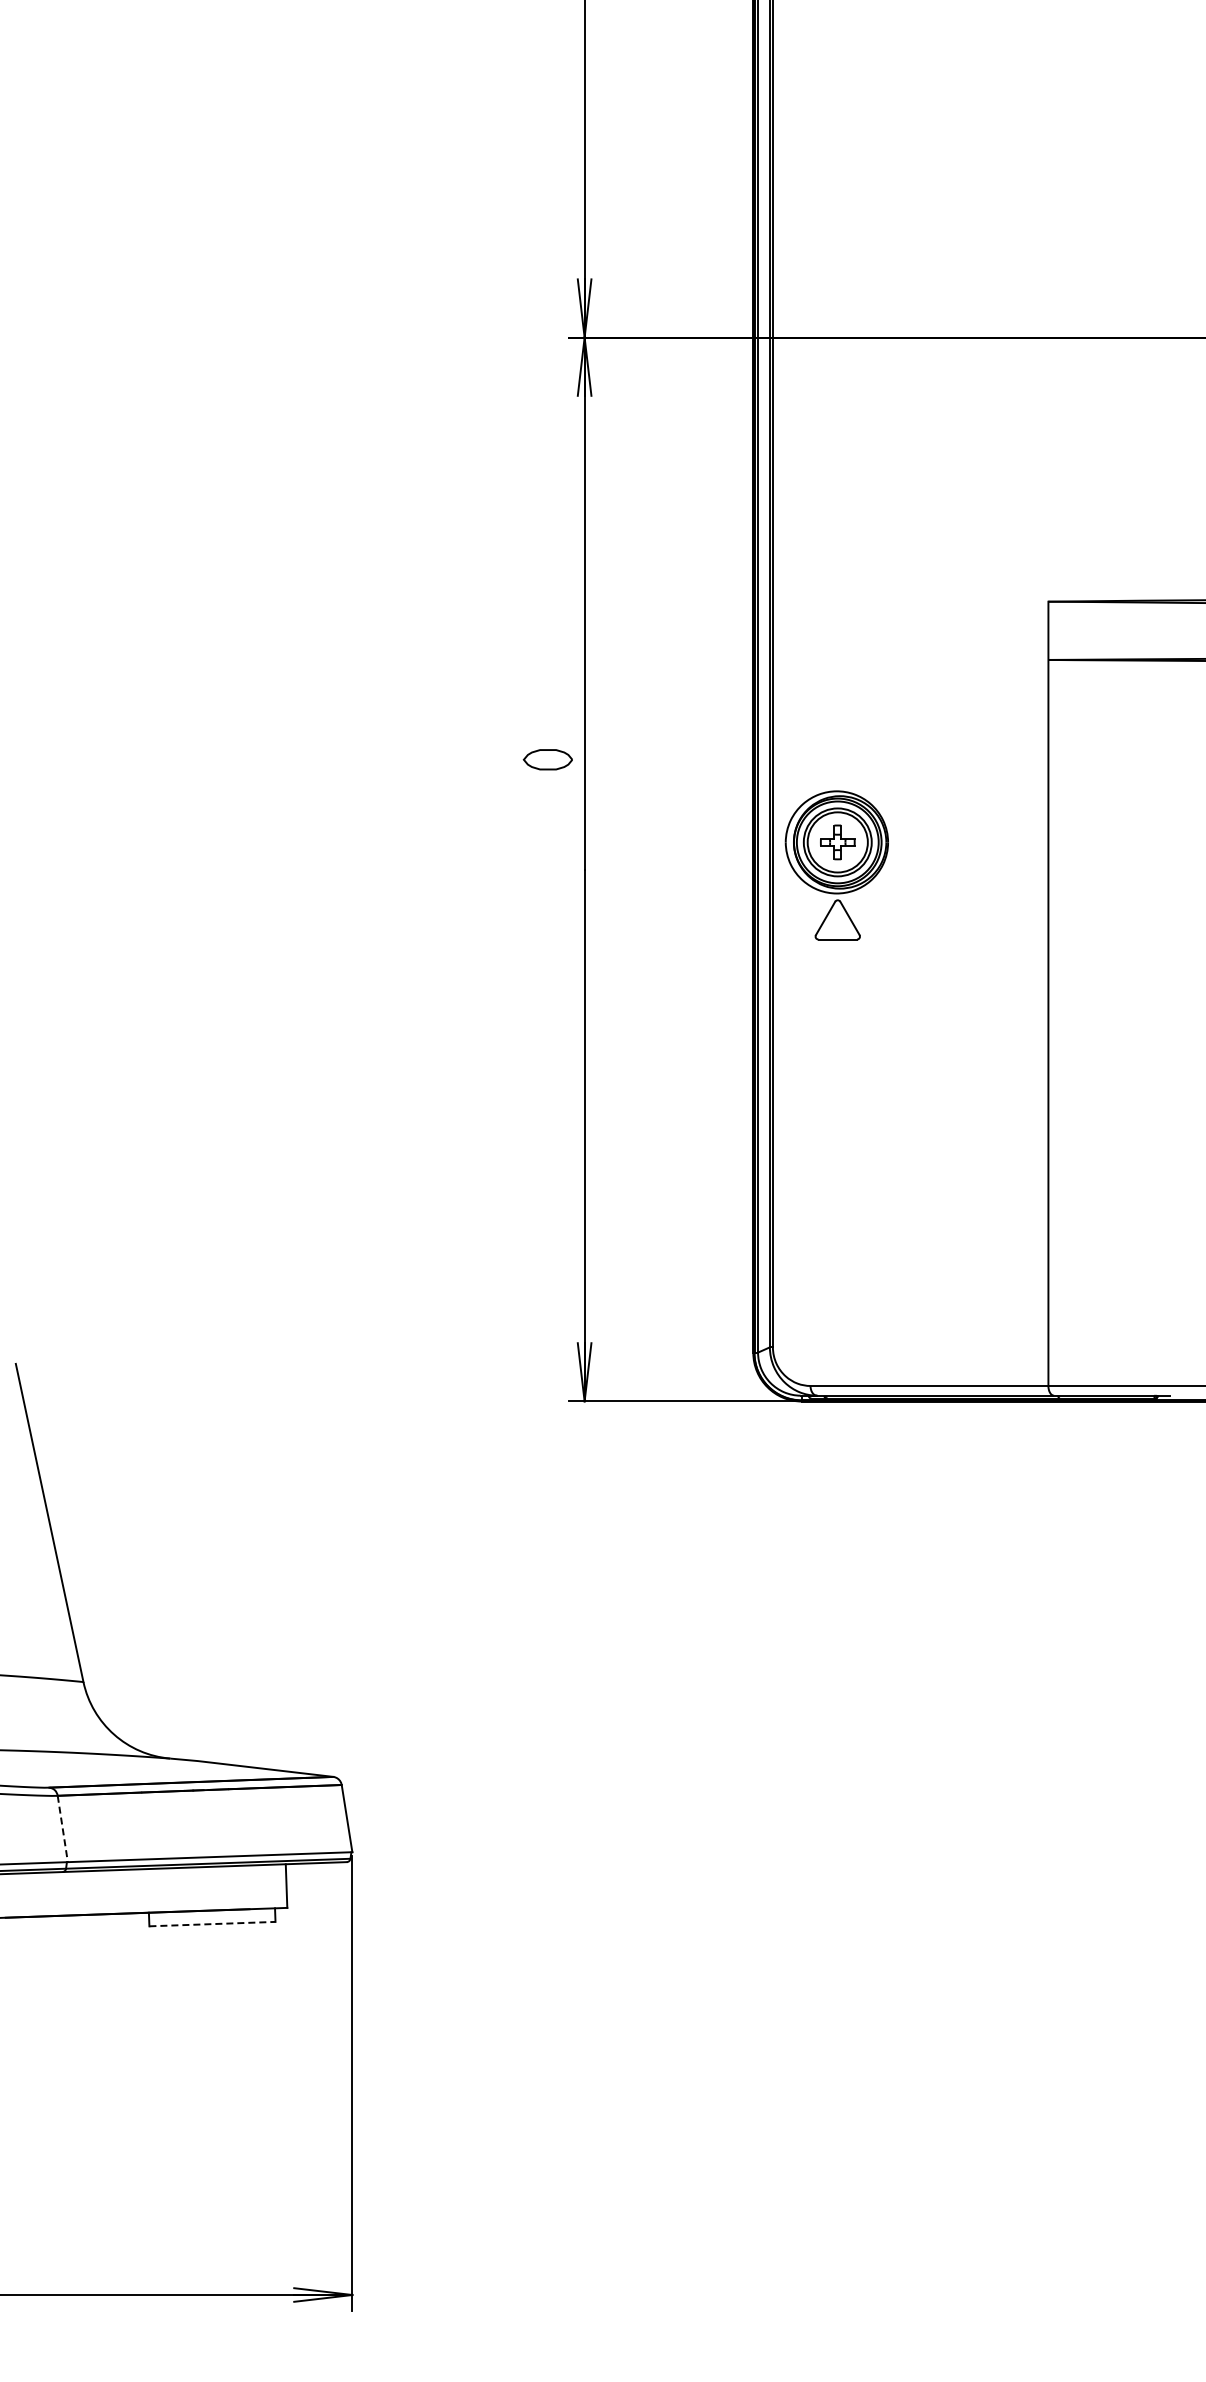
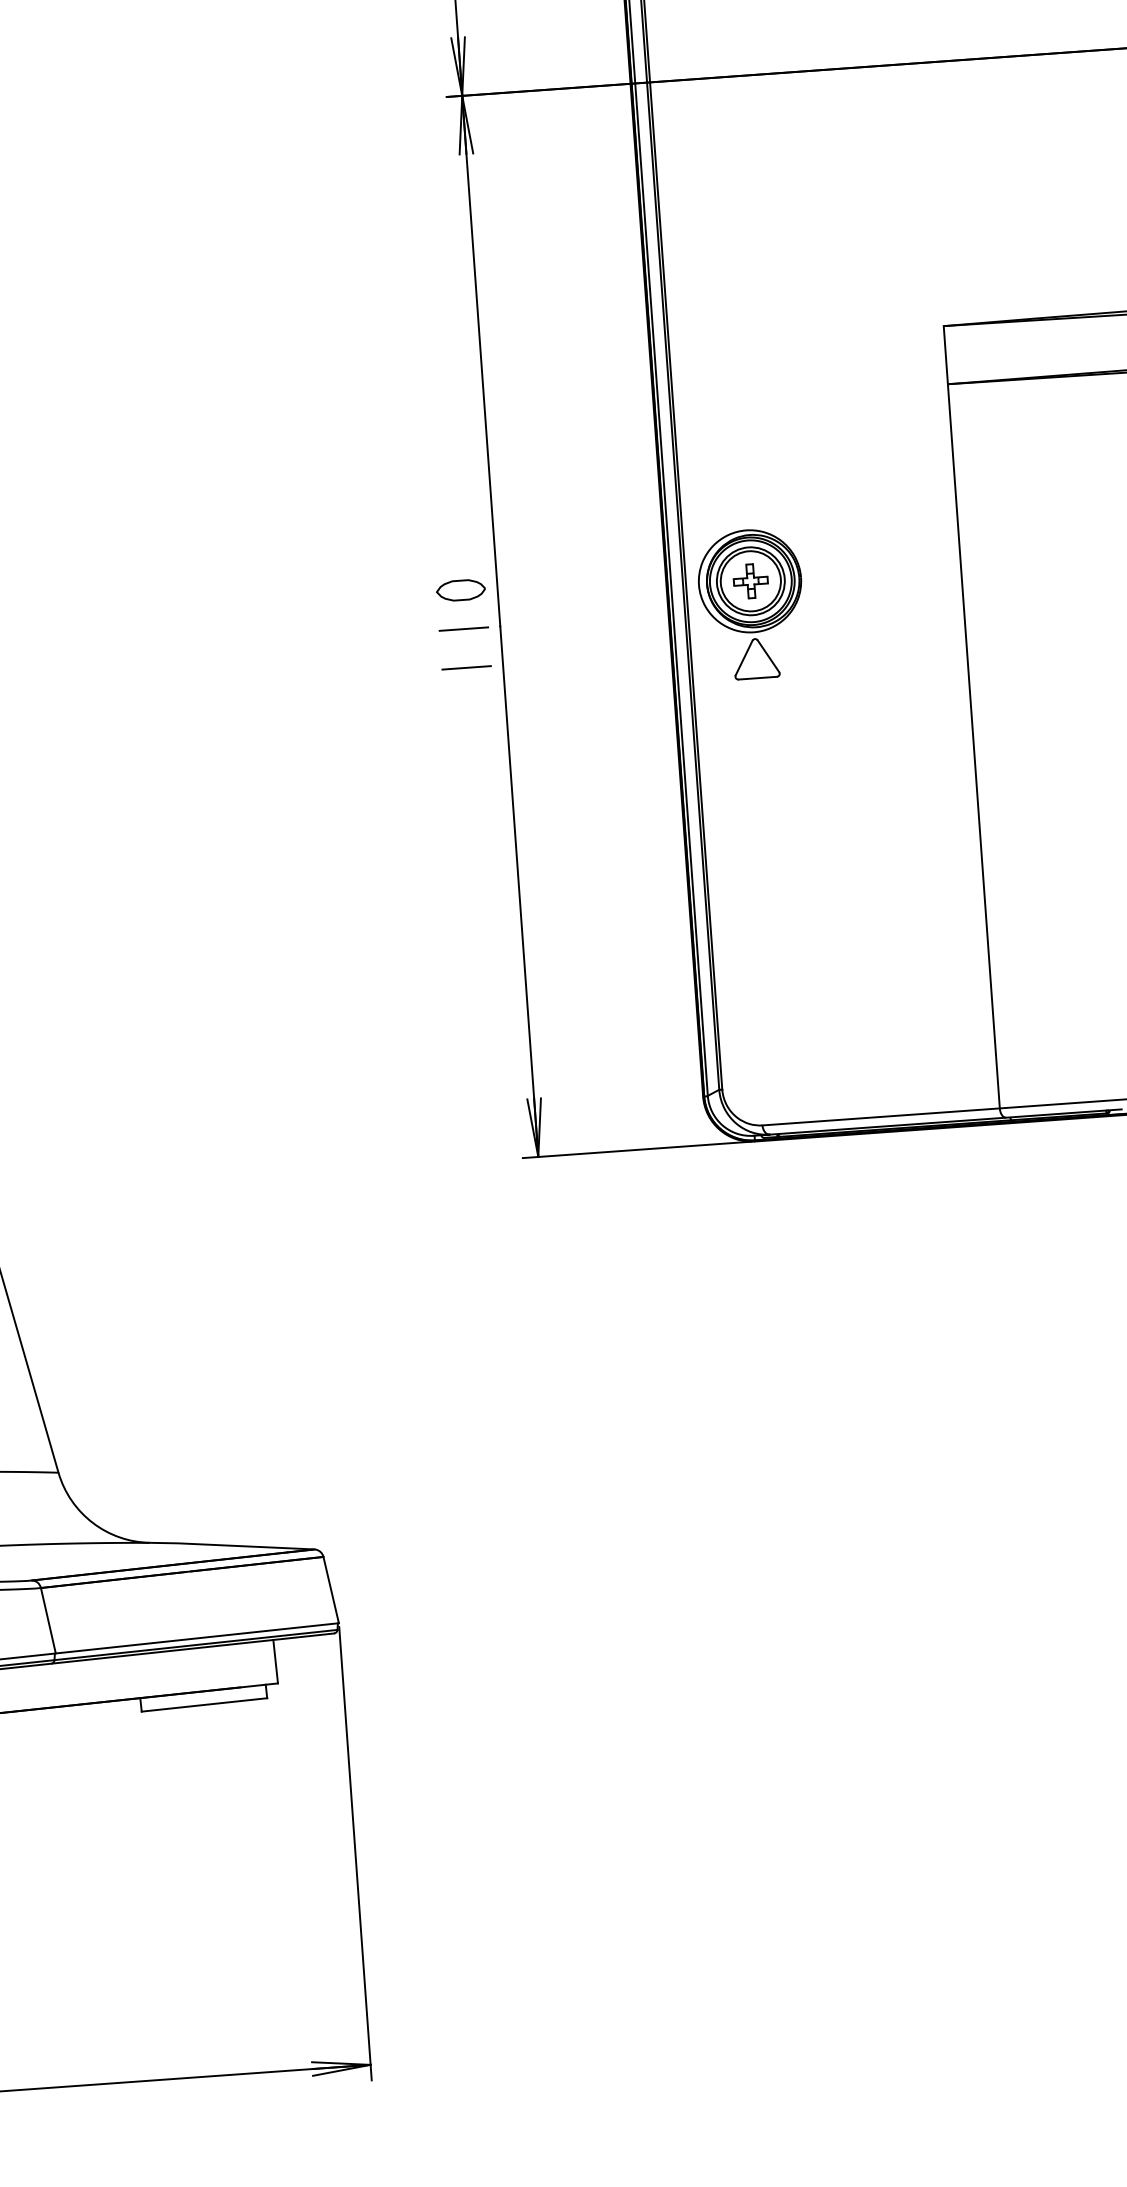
part: (547, 759) -> (460, 590), moved
line: (547, 869) -> (463, 629), added
line: (547, 907) -> (465, 666), added
line: (62, 1828) -> (48, 1620), dashed -> solid
line: (212, 1924) -> (204, 1705), dashed -> solid

